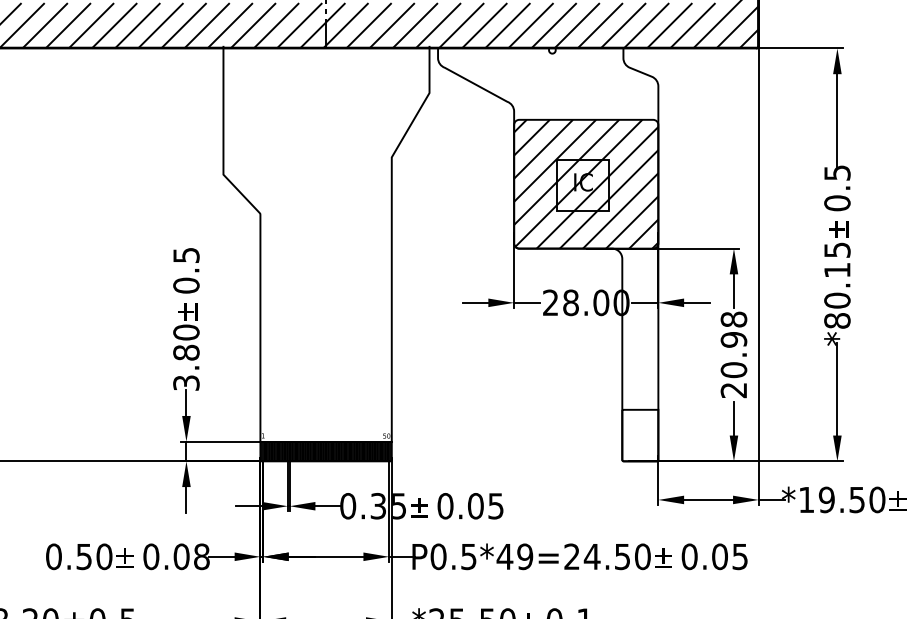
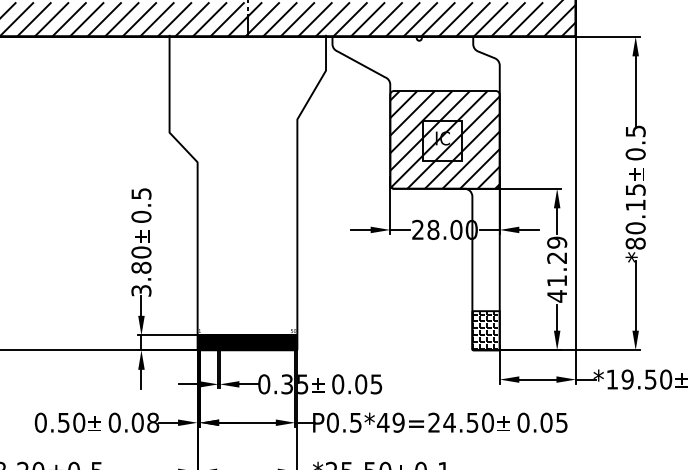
text: (734, 354) -> (557, 269), 20.98 -> 41.29
hatch: (639, 433) -> (485, 329), added

